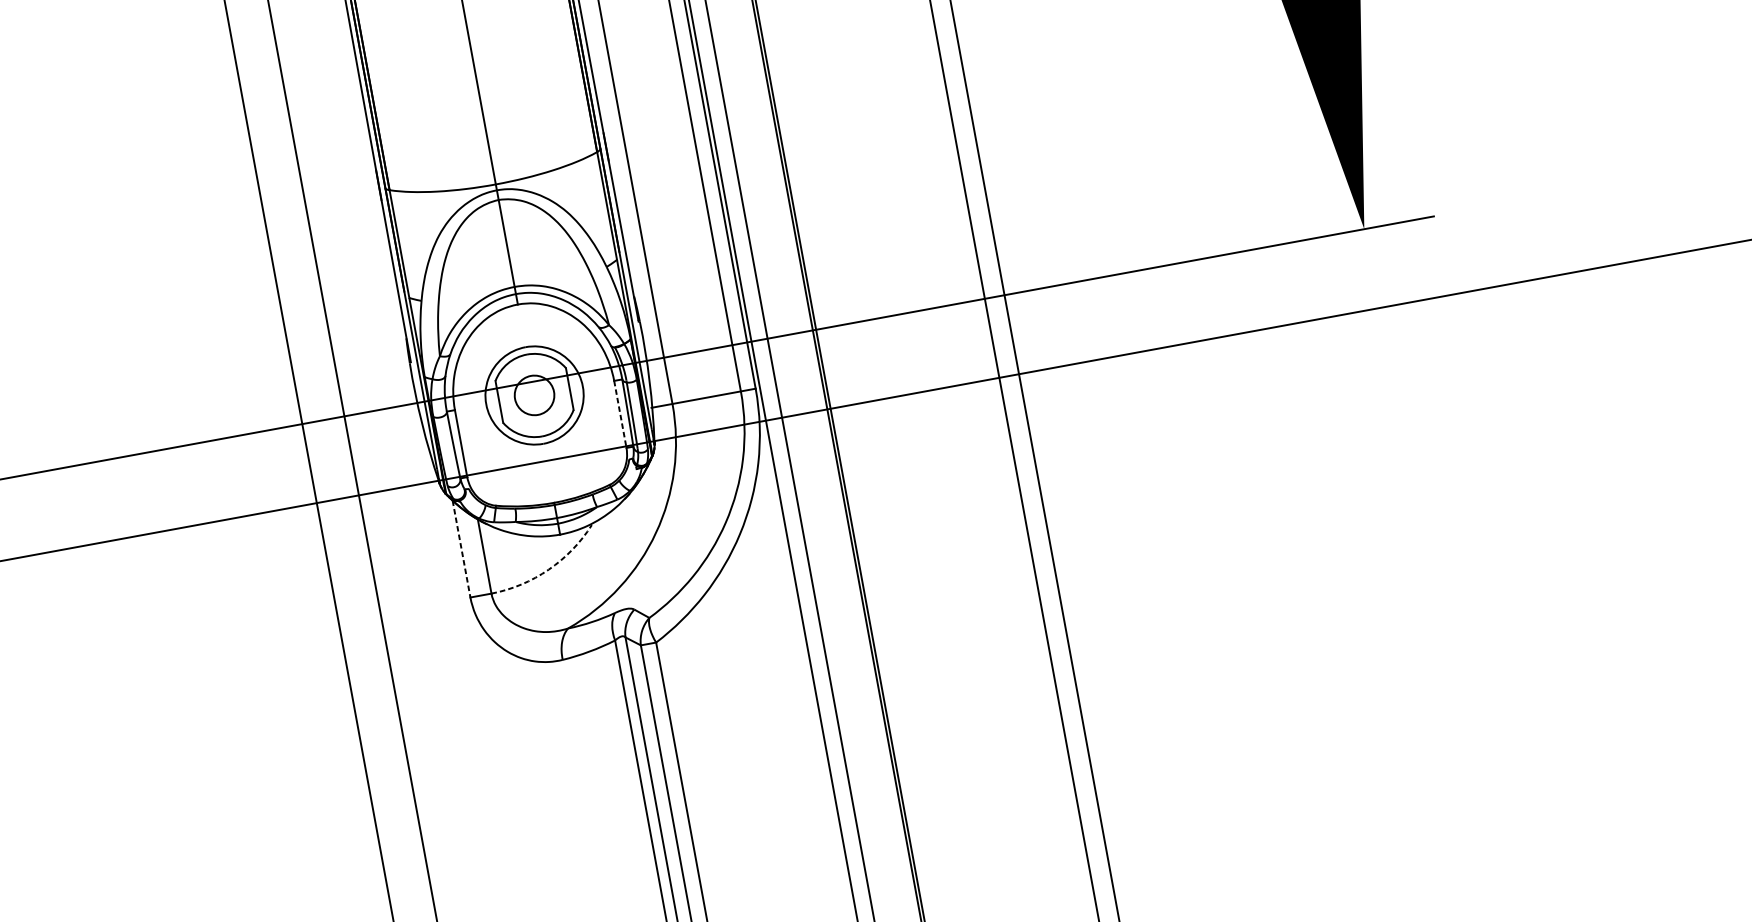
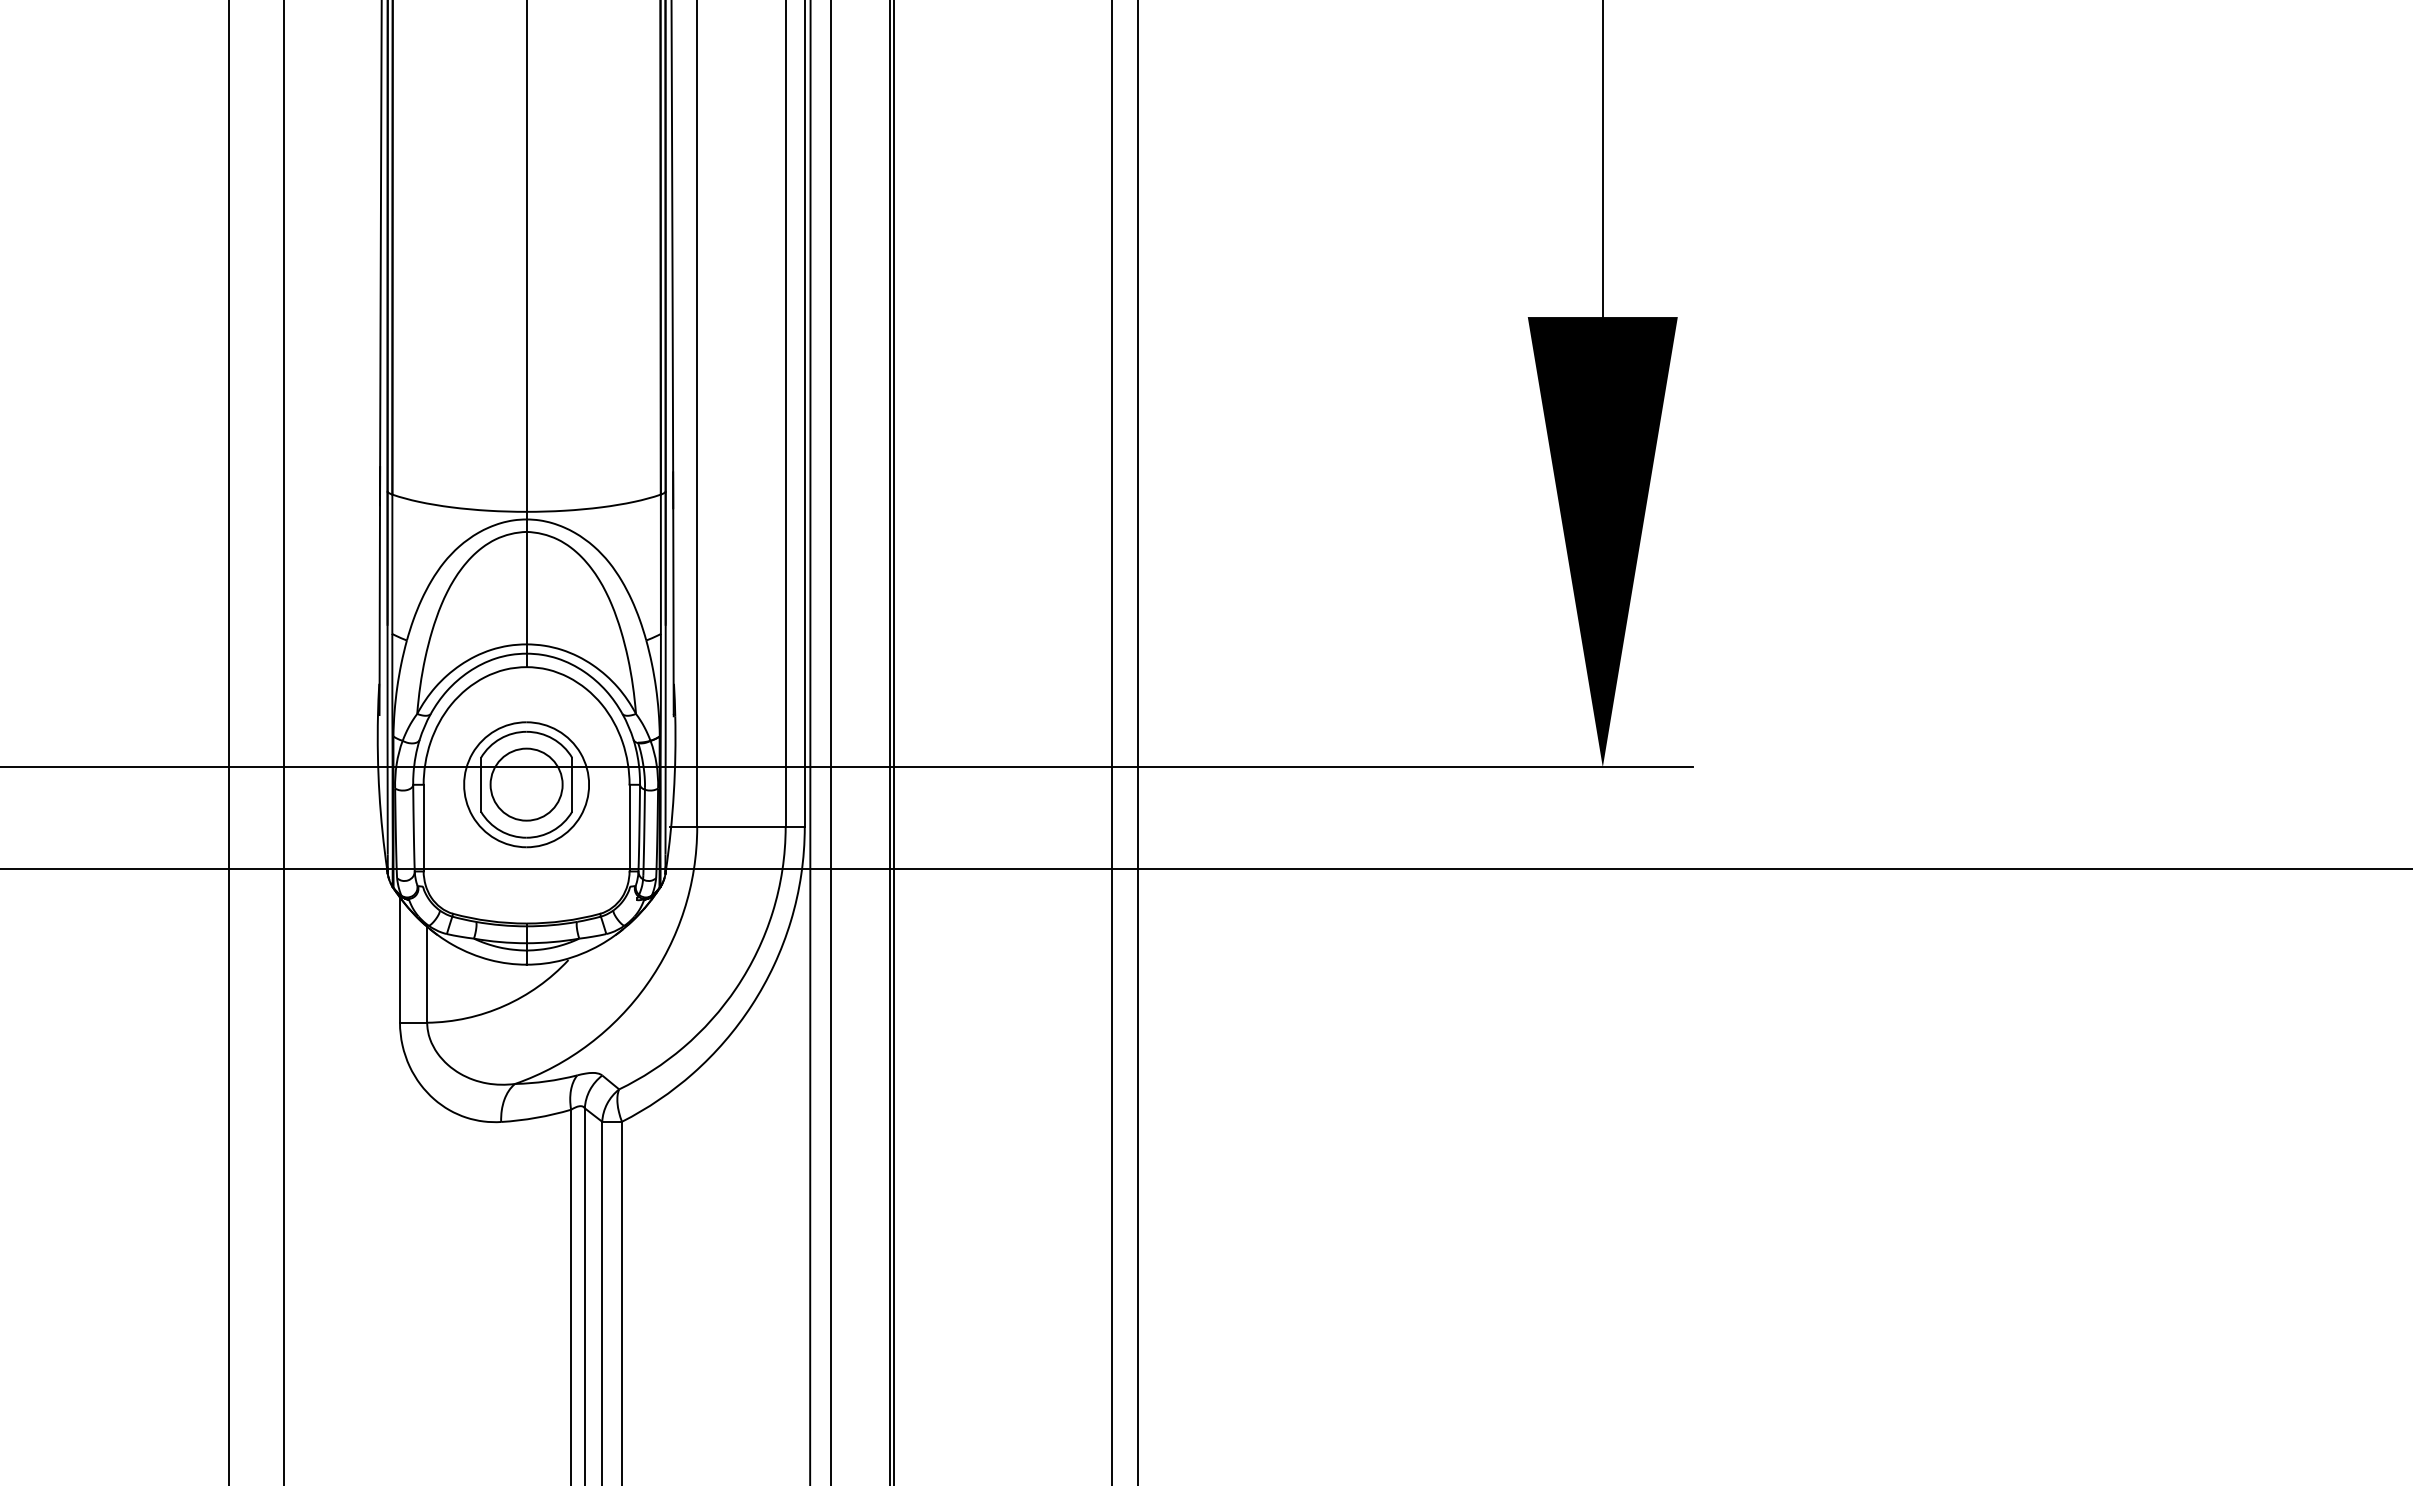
circle: (534, 395) -> (526, 784), size x1.43
line: (620, 414) -> (629, 828), dashed -> solid
line: (461, 549) -> (400, 960), dashed -> solid
arc: (548, 569) -> (504, 1005), dashed -> solid

